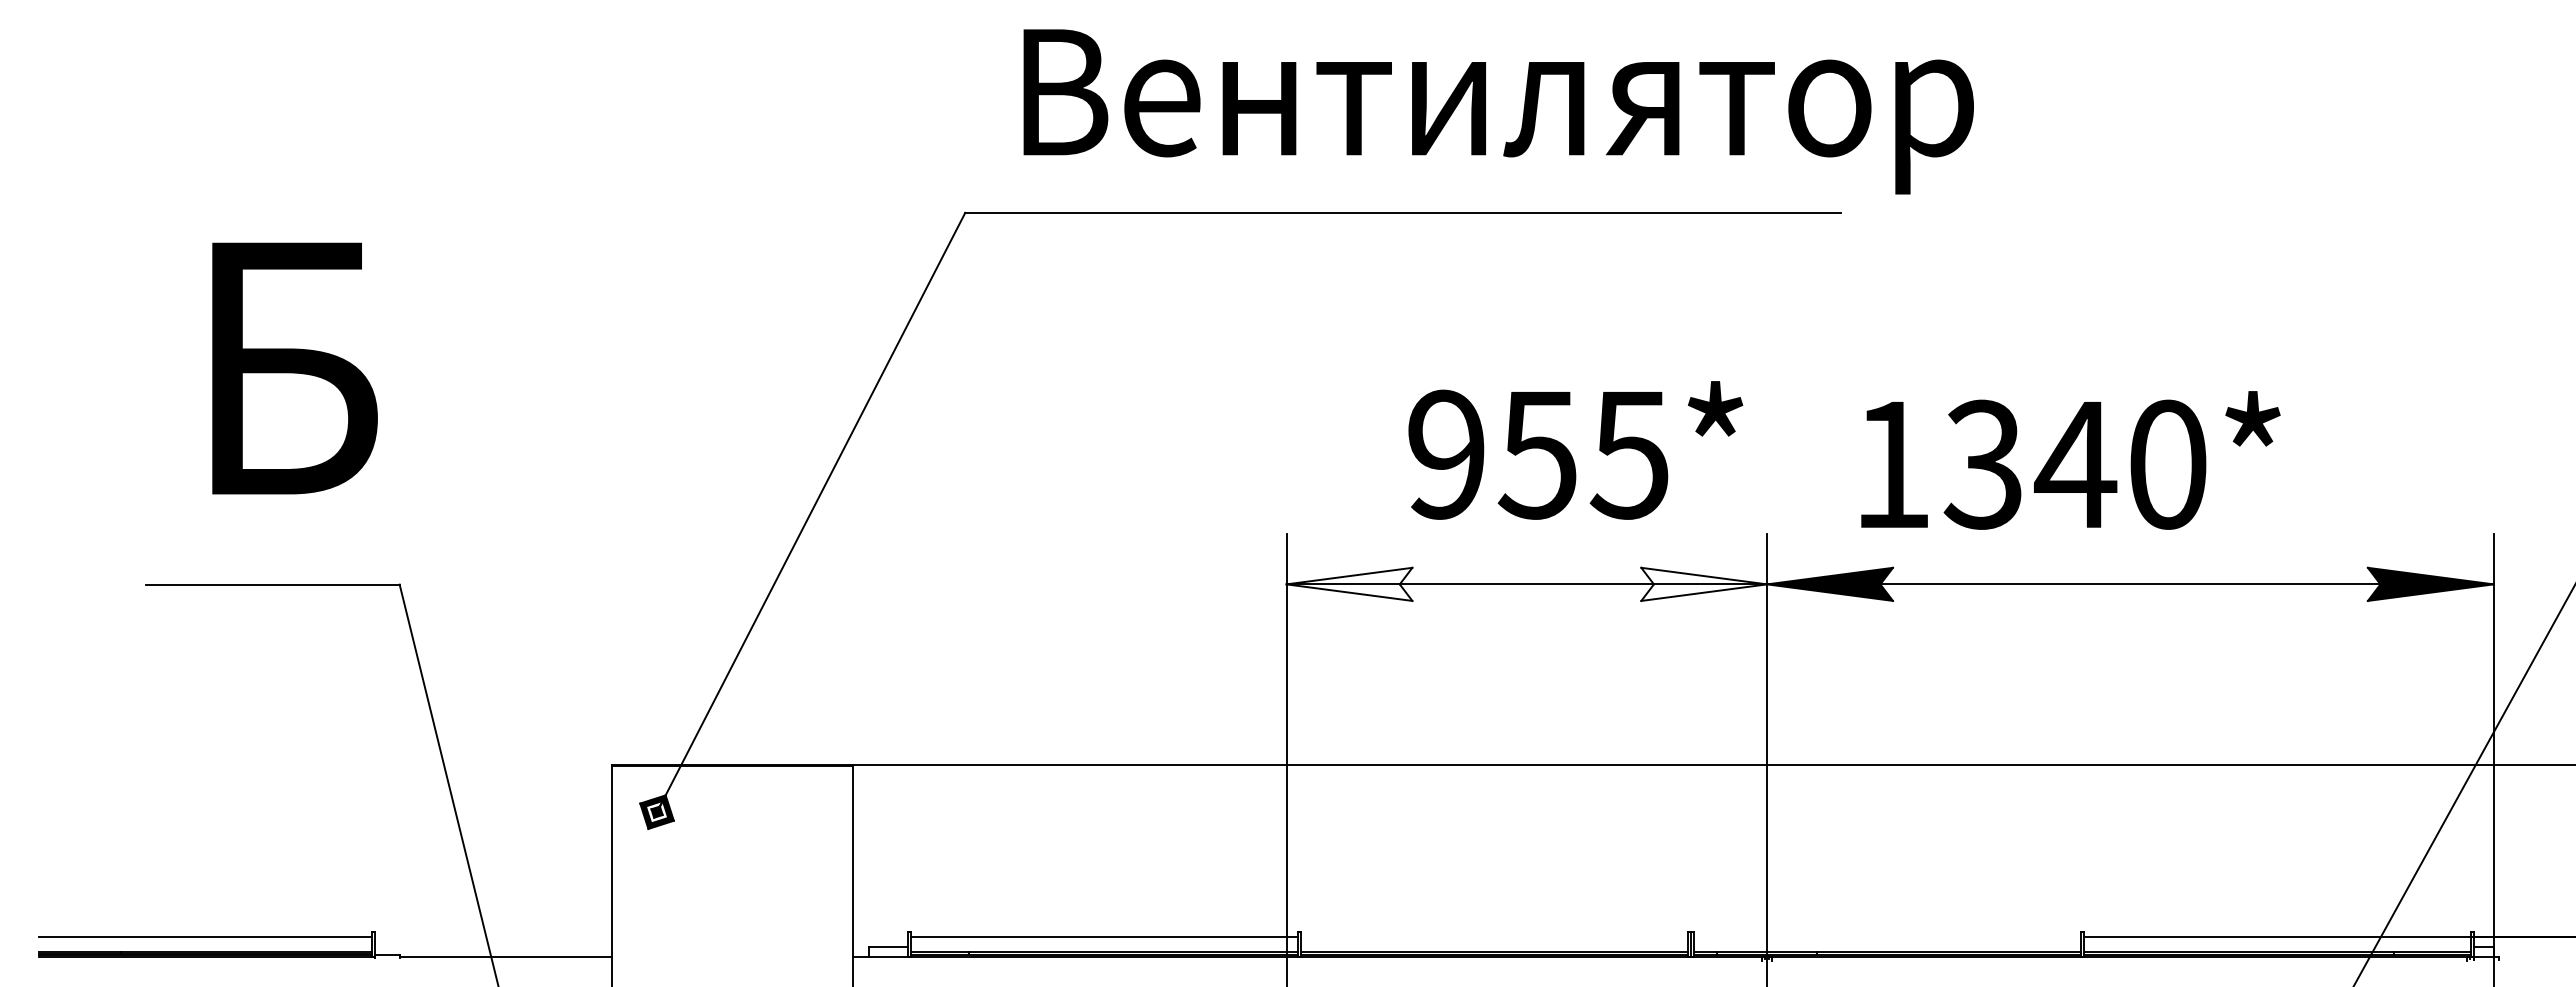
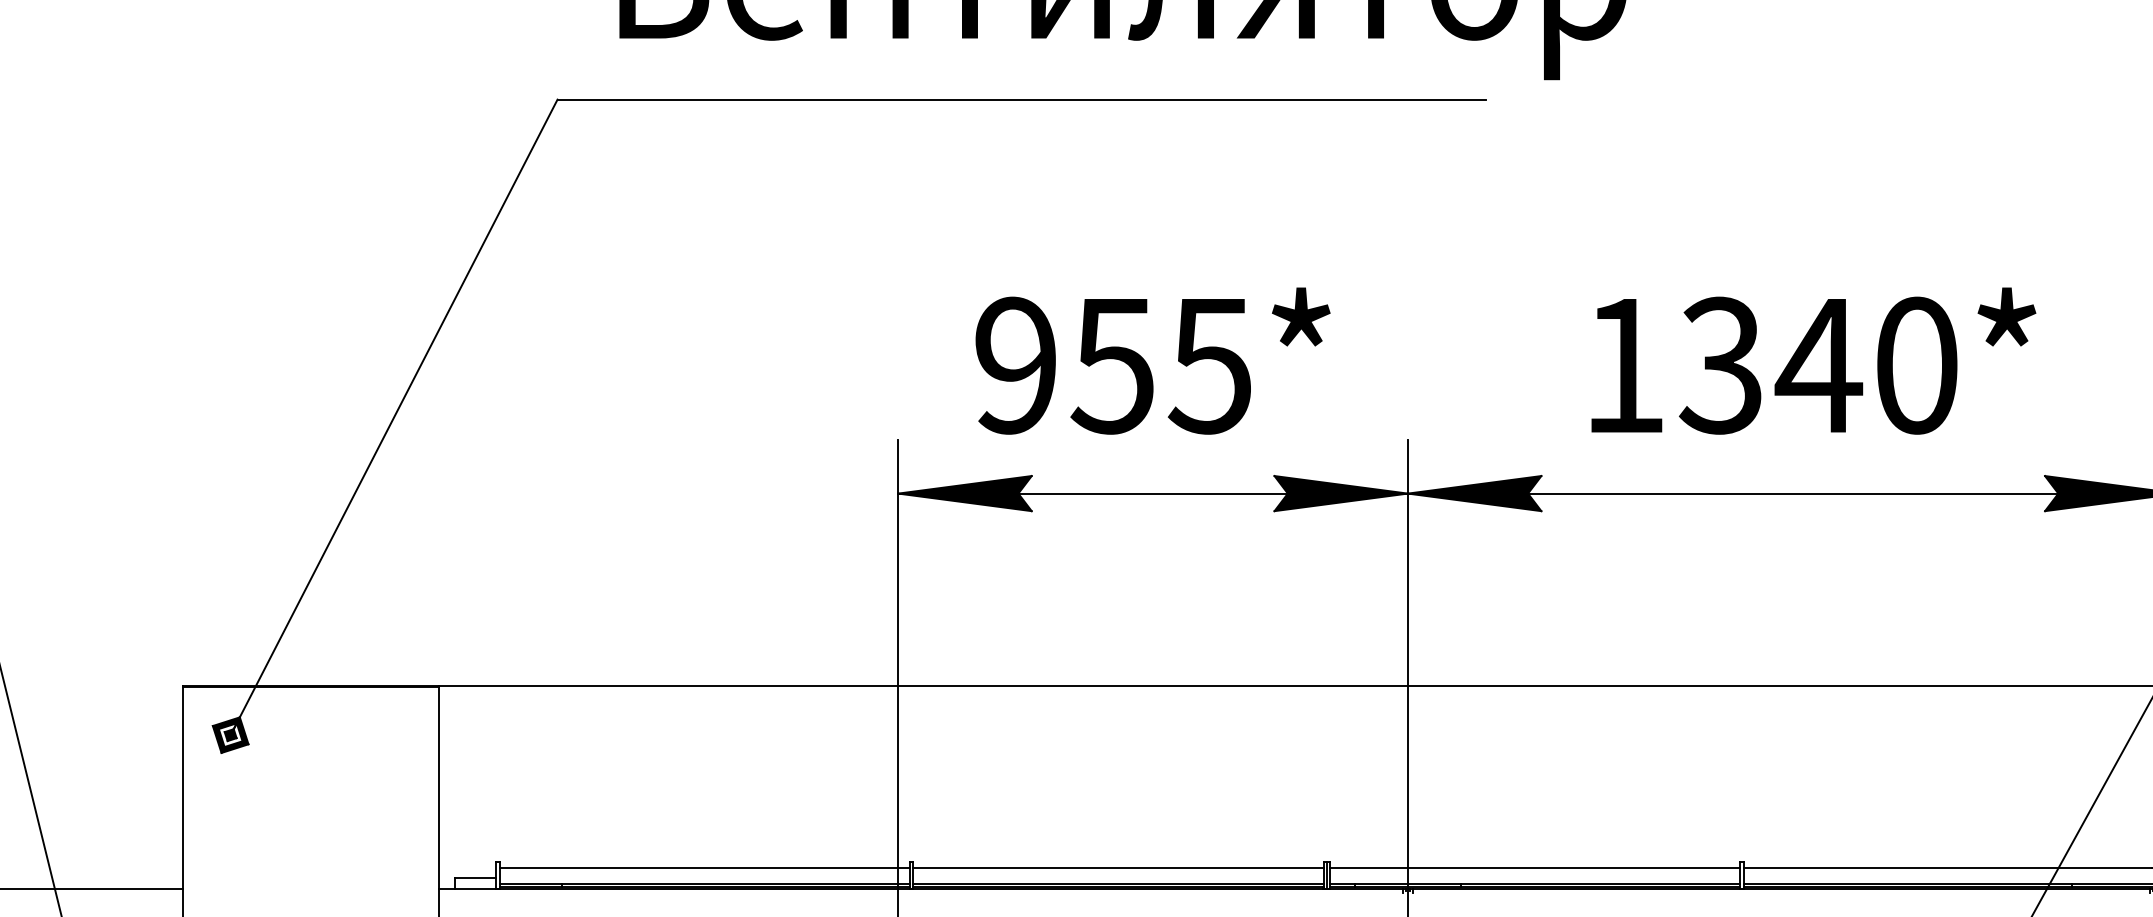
text: (1575, 450) -> (1152, 361), moved
text: (2070, 460) -> (1813, 361), moved
fill: (1349, 583) -> (965, 492), added
fill: (1704, 583) -> (1341, 492), added
line: (1493, 937) -> (1117, 868), added
line: (1886, 937) -> (1534, 868), added

